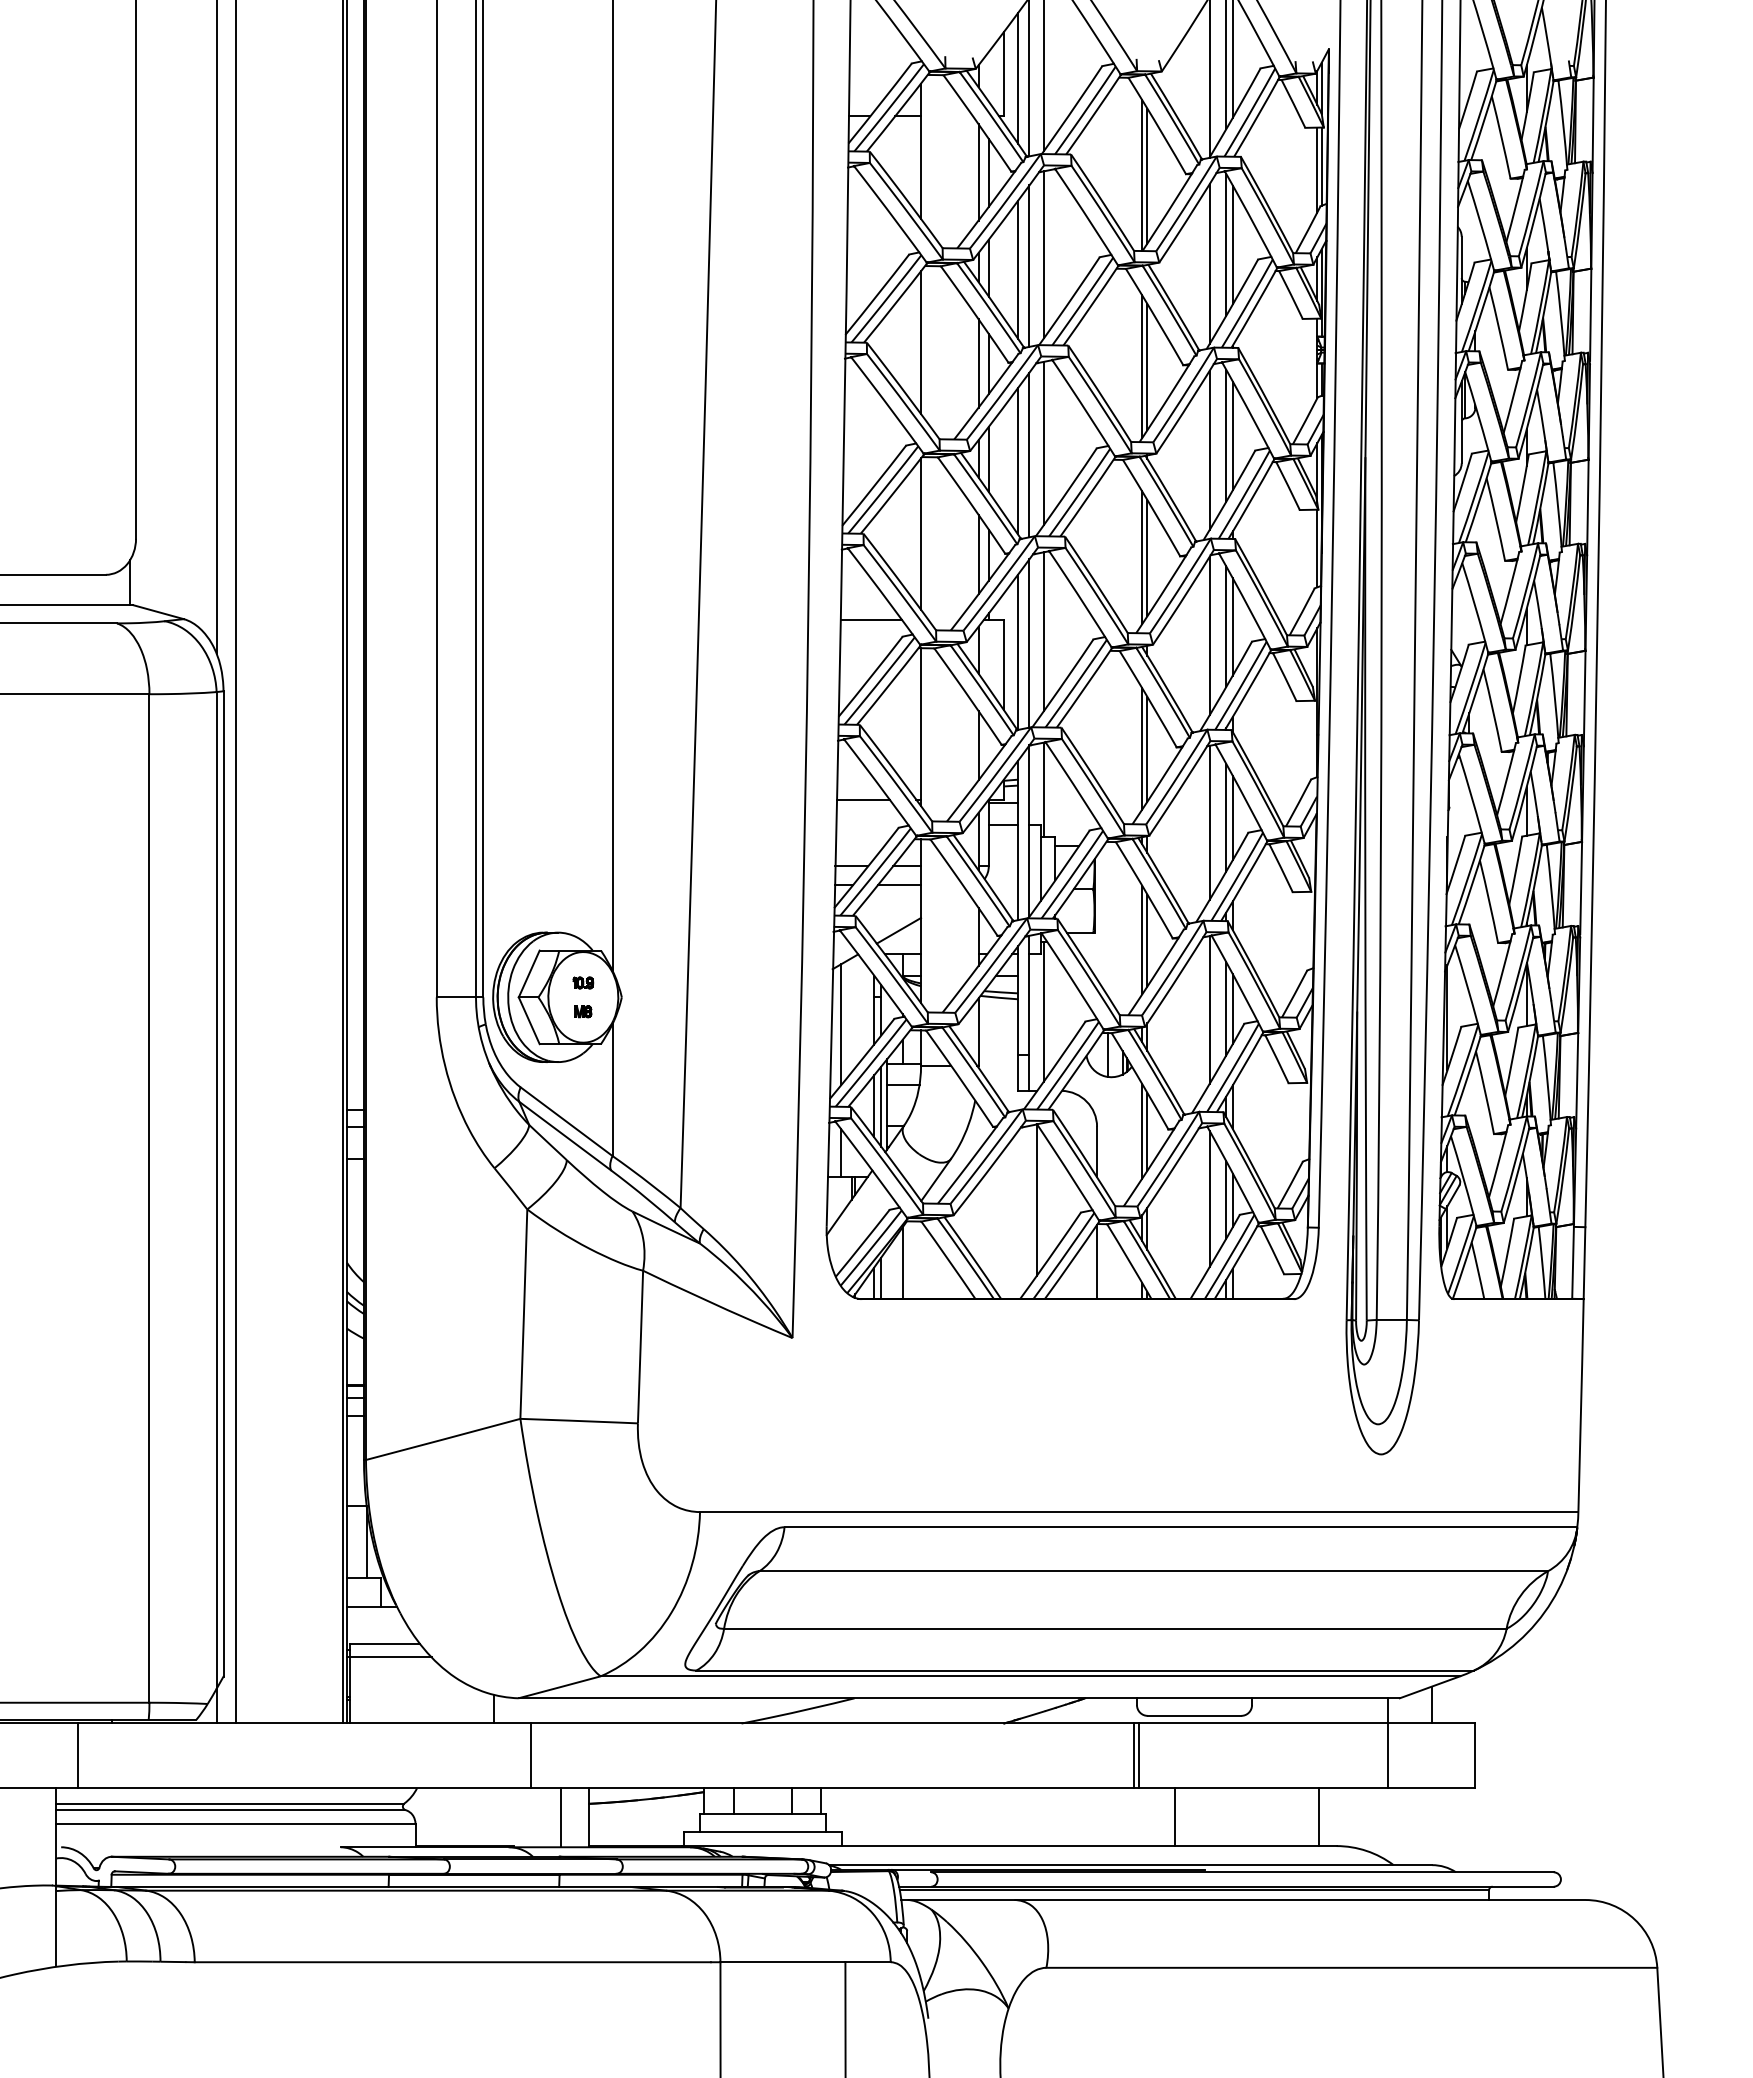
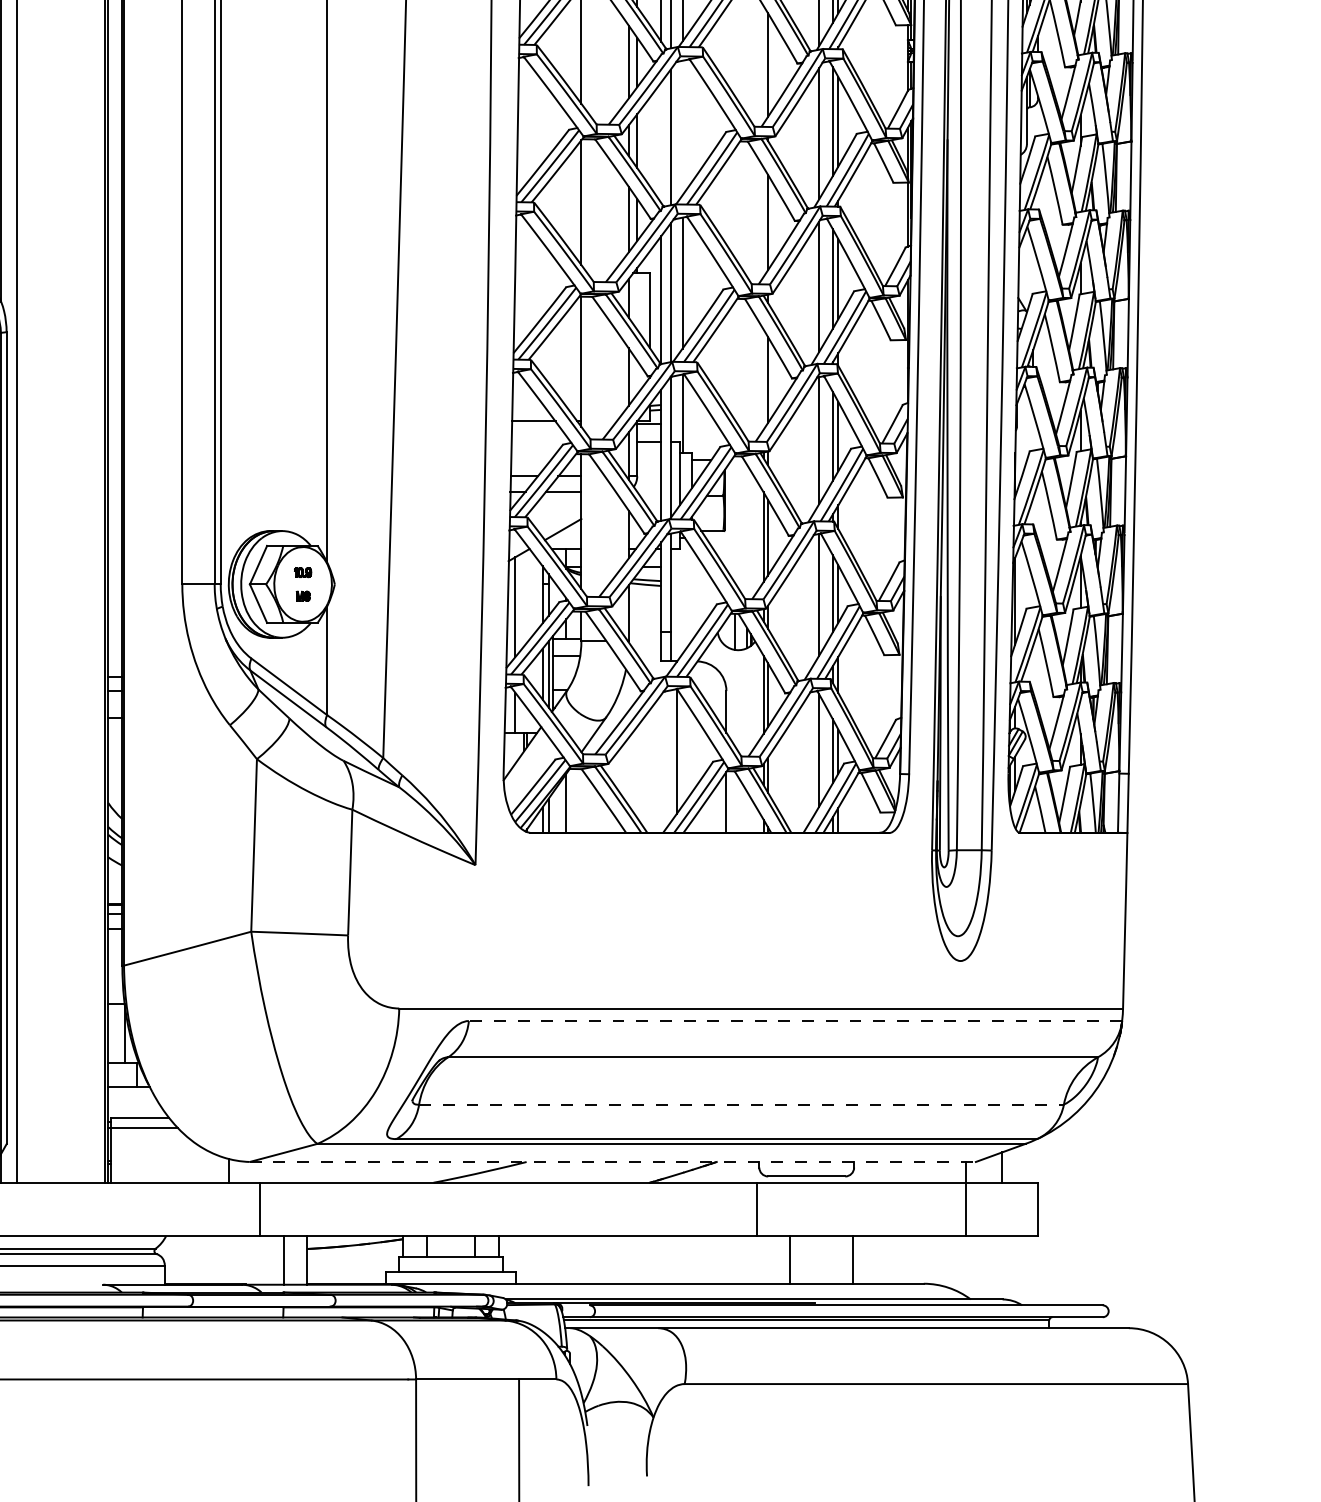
line: (1142, 366) -> (763, 64), removed
line: (1043, 443) -> (682, 128), removed
line: (1017, 461) -> (660, 142), removed
line: (1142, 557) -> (763, 221), removed
line: (870, 619) -> (539, 273), removed
line: (1142, 748) -> (763, 379), removed
line: (1043, 1011) -> (682, 596), removed
line: (1180, 1527) -> (795, 1021), solid -> dashed
line: (1115, 1628) -> (741, 1104), solid -> dashed
line: (959, 1698) -> (613, 1162), solid -> dashed
line: (1138, 1755) -> (760, 1209), removed
line: (1318, 1817) -> (852, 1260), moved

